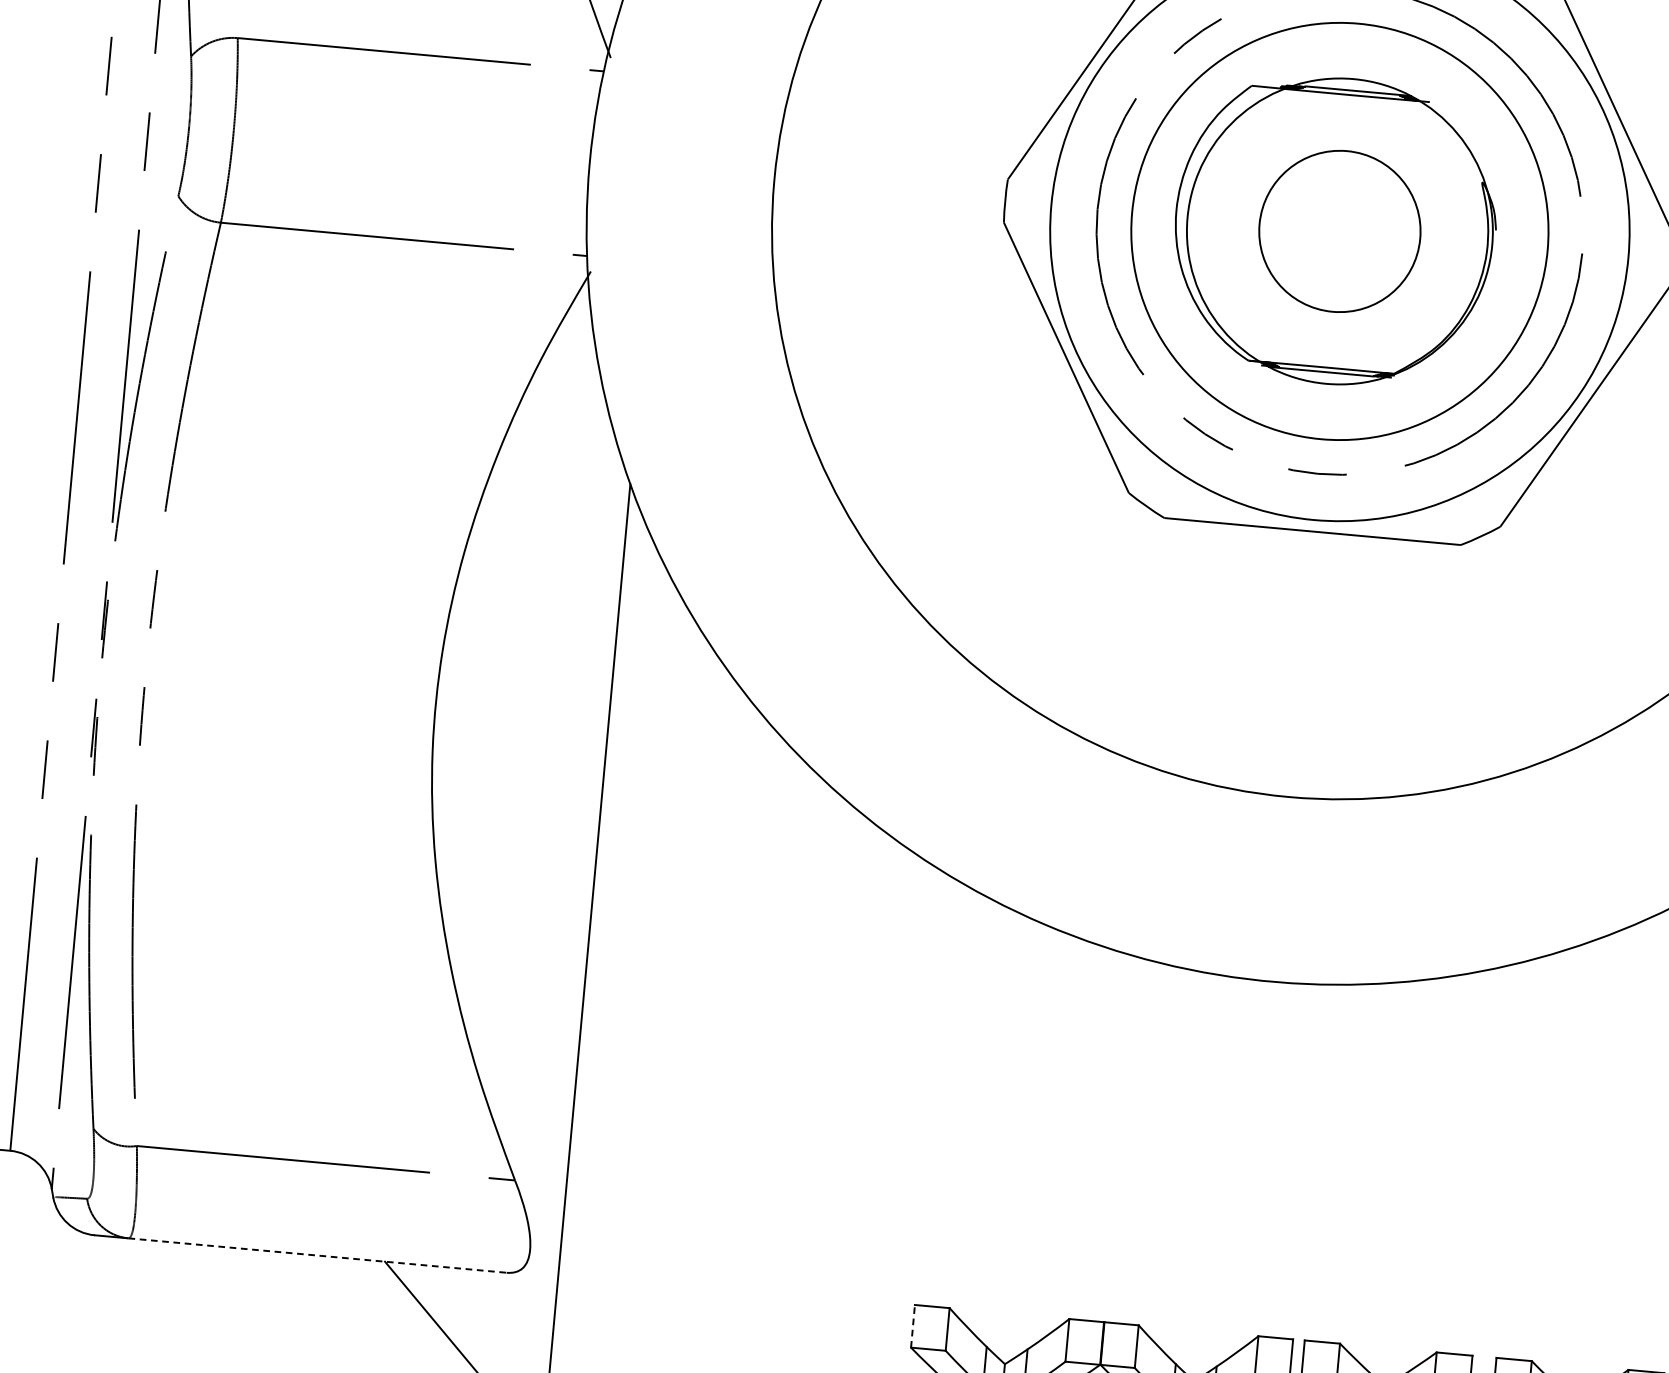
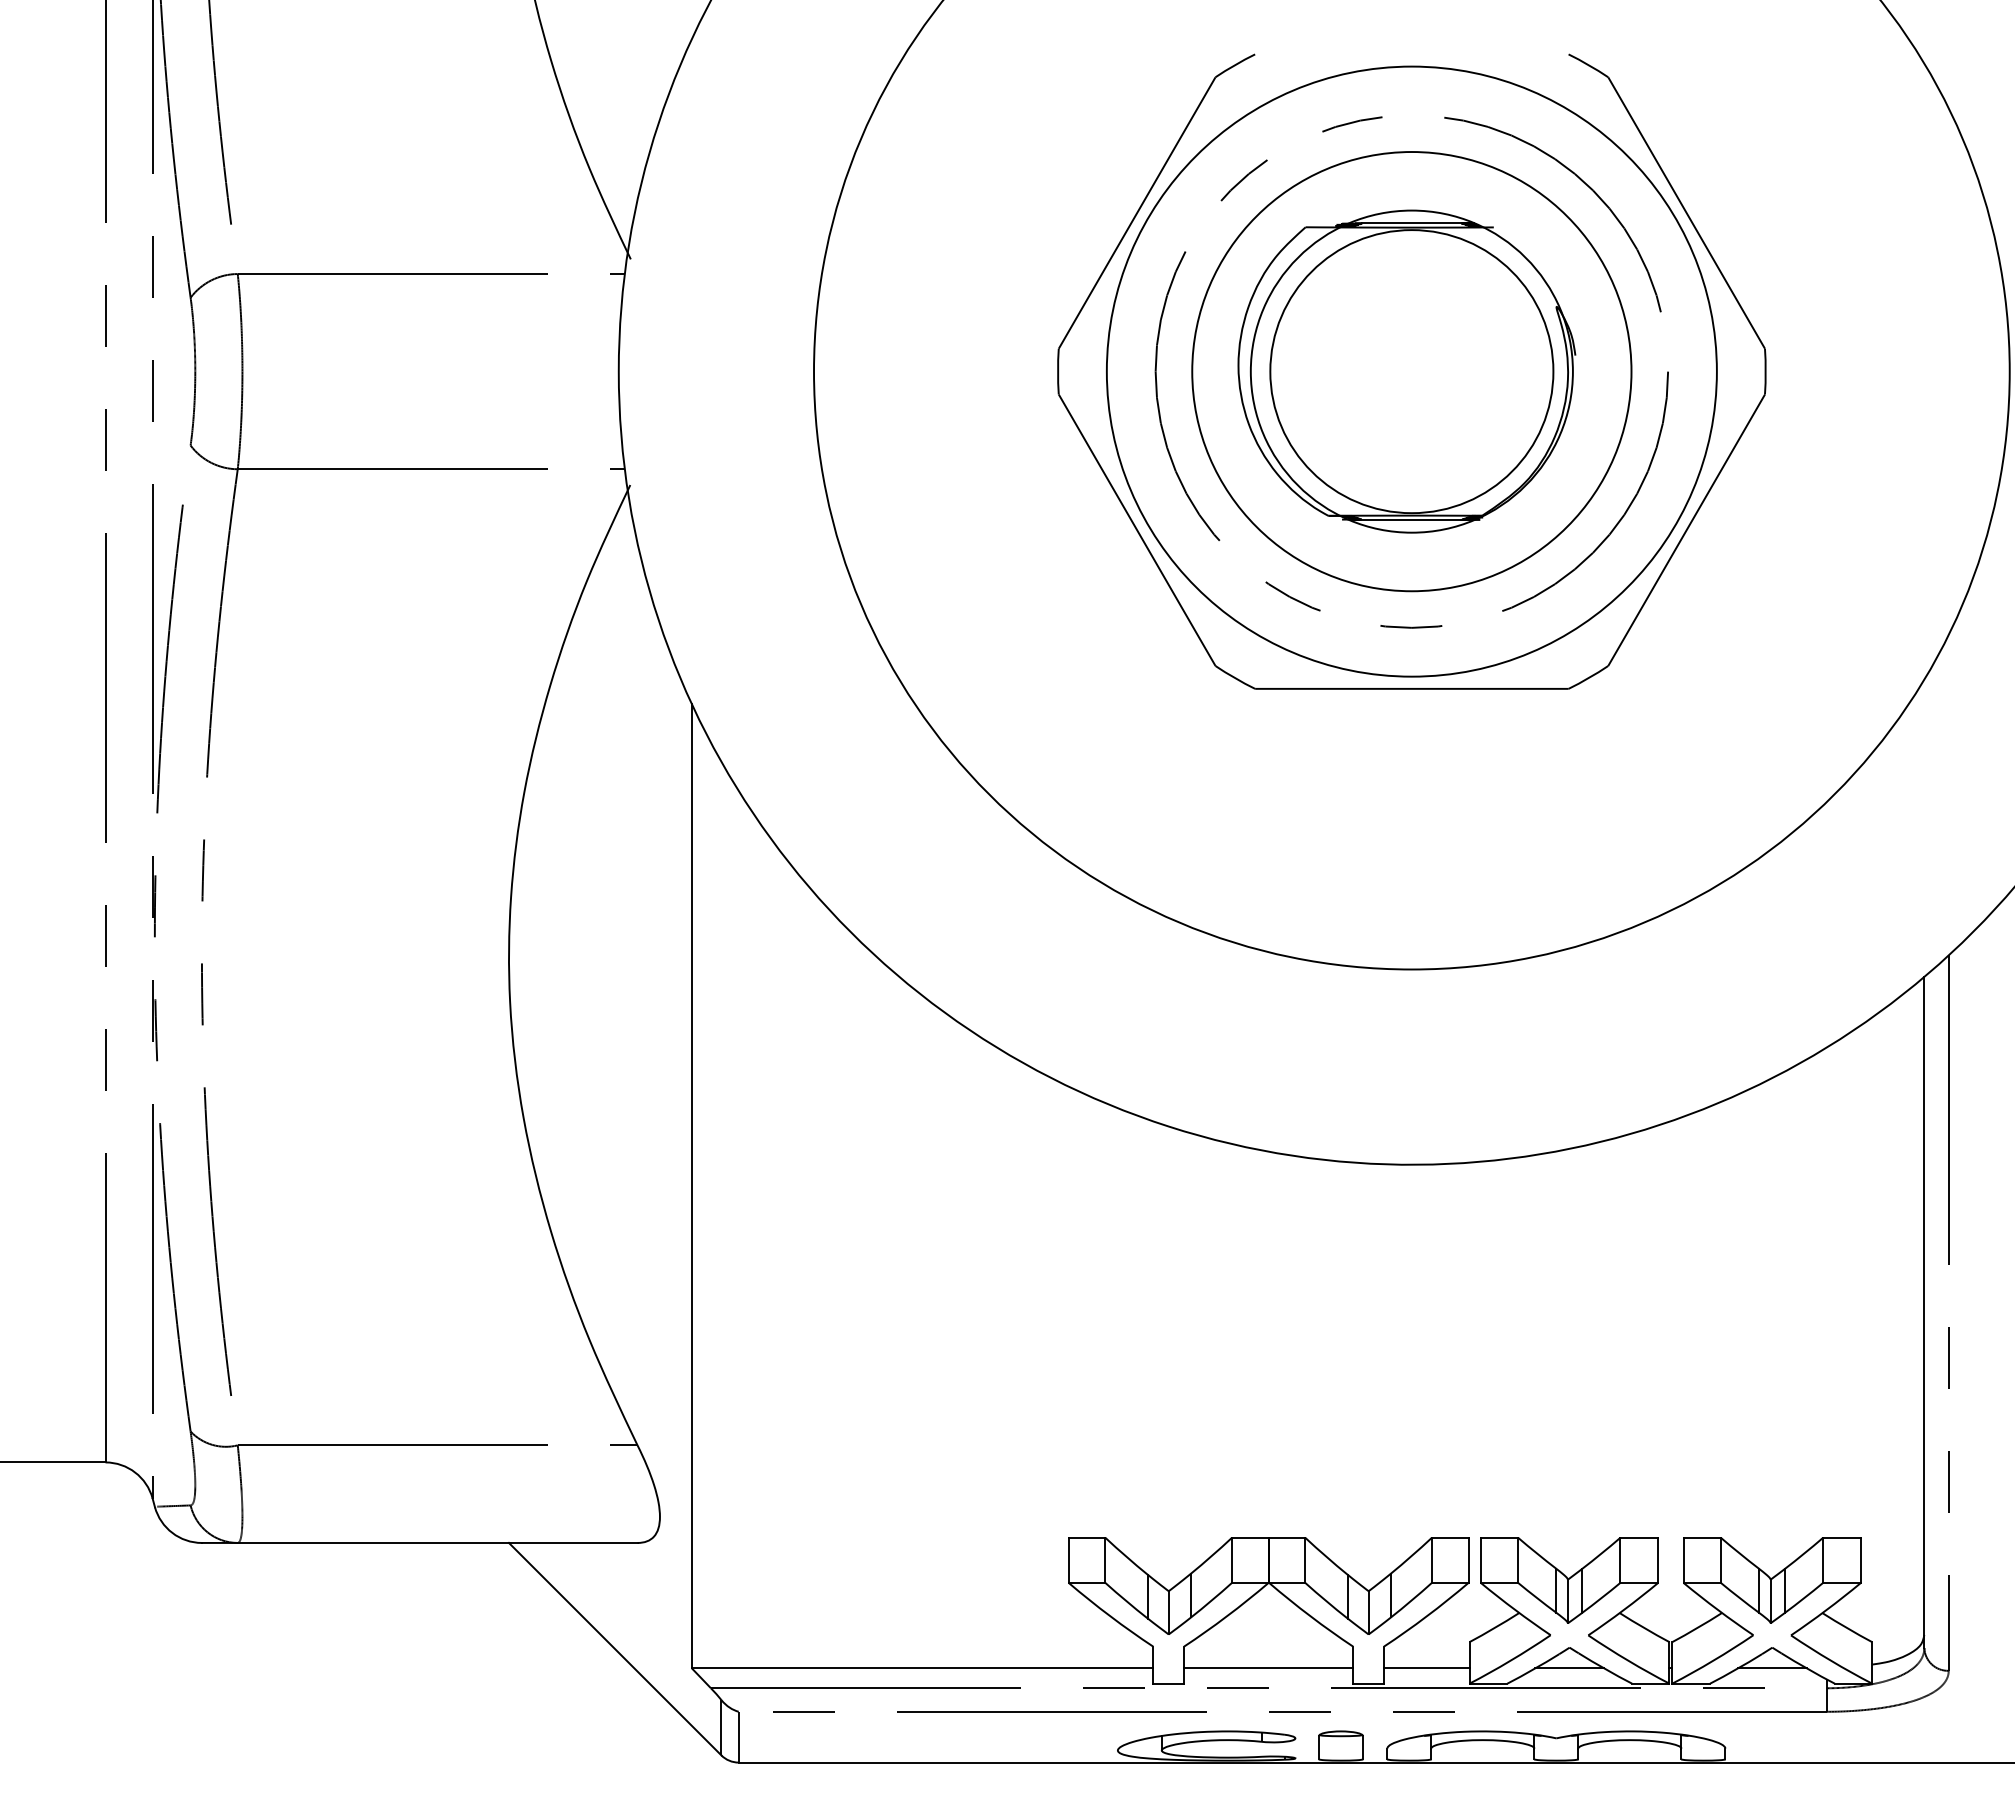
circle: (1339, 231) -> (1411, 371), size x1.67
line: (317, 1255) -> (437, 1542), dashed -> solid
line: (912, 1326) -> (1068, 1560), dashed -> solid

